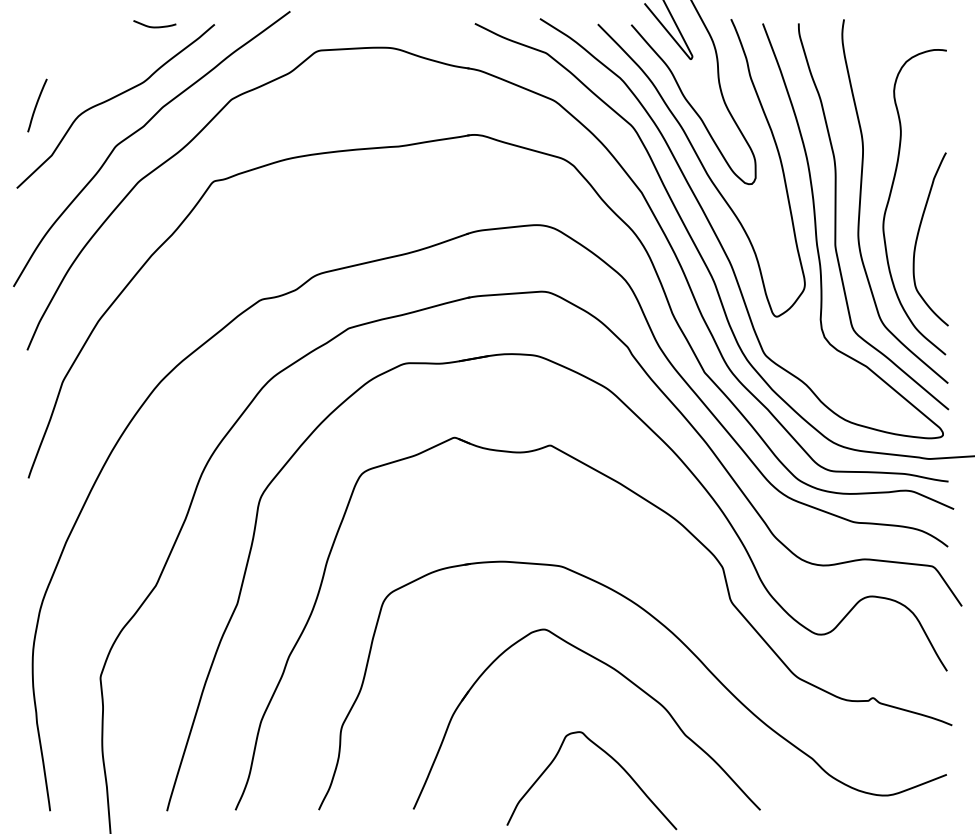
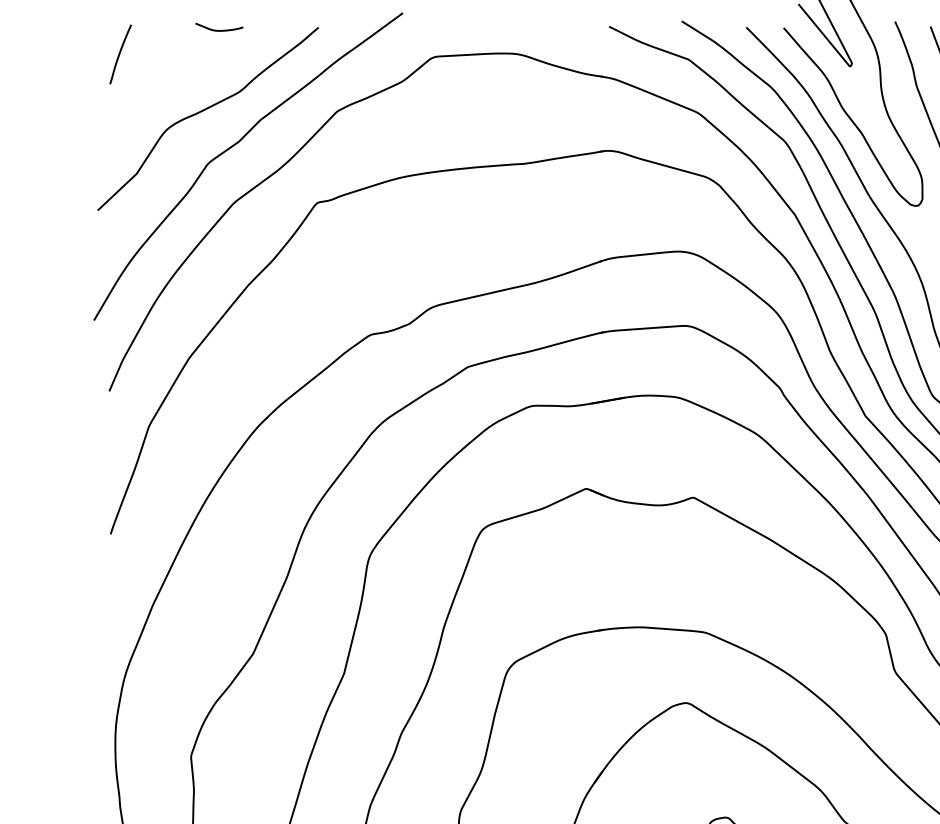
curve: (154, 26) -> (218, 29), moved
curve: (37, 105) -> (120, 54), moved

